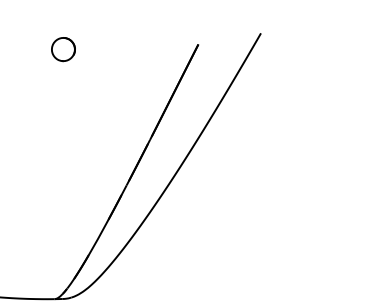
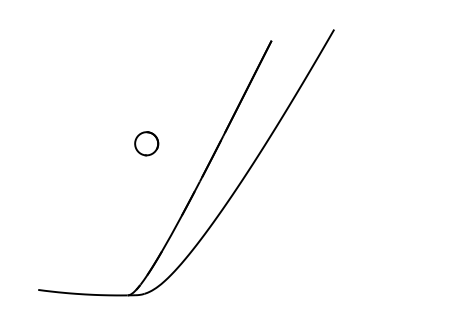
part: (63, 49) -> (146, 143), moved

